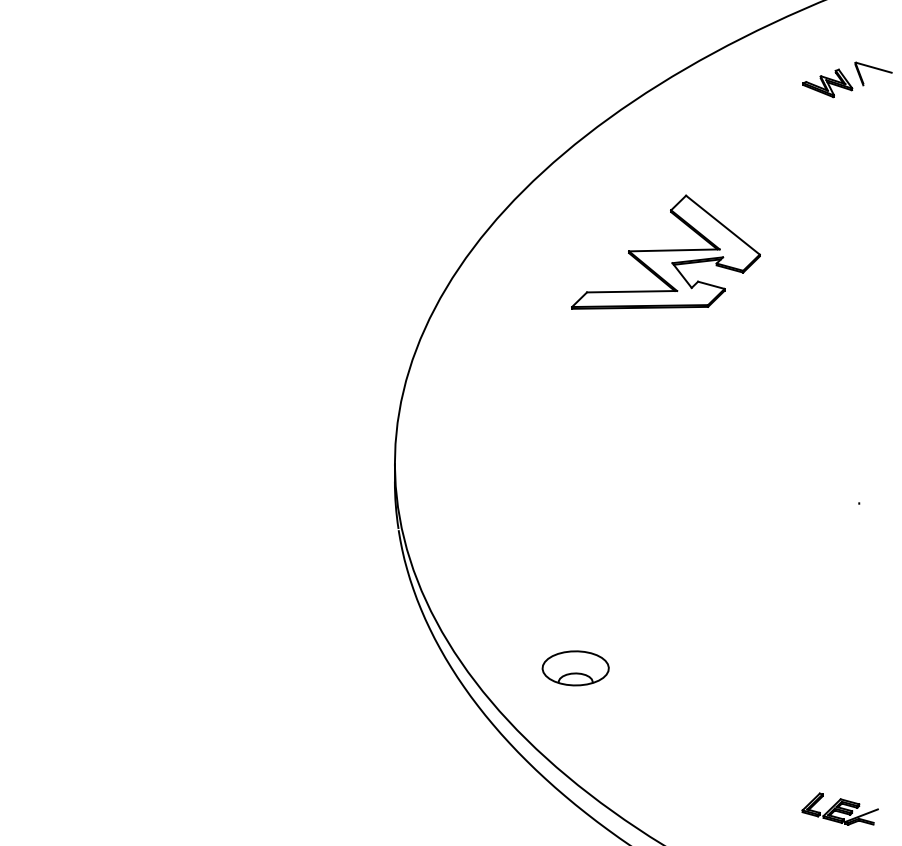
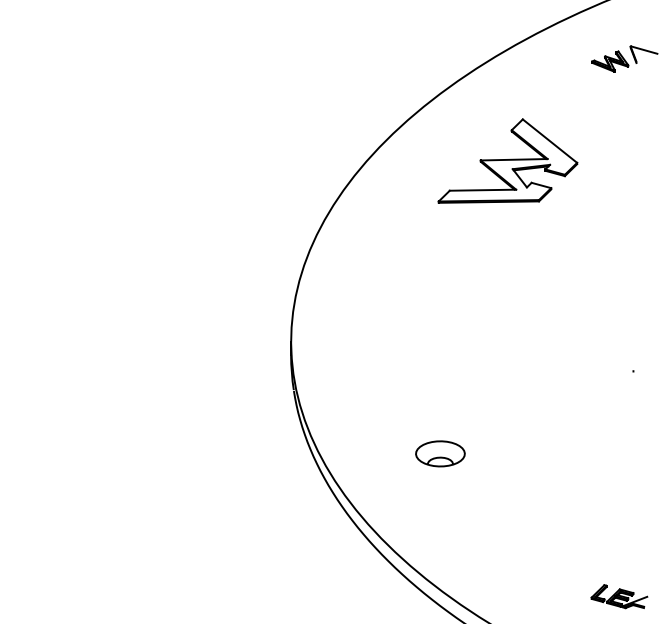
part: (665, 251) -> (507, 160), moved
part: (575, 667) -> (440, 453), moved

